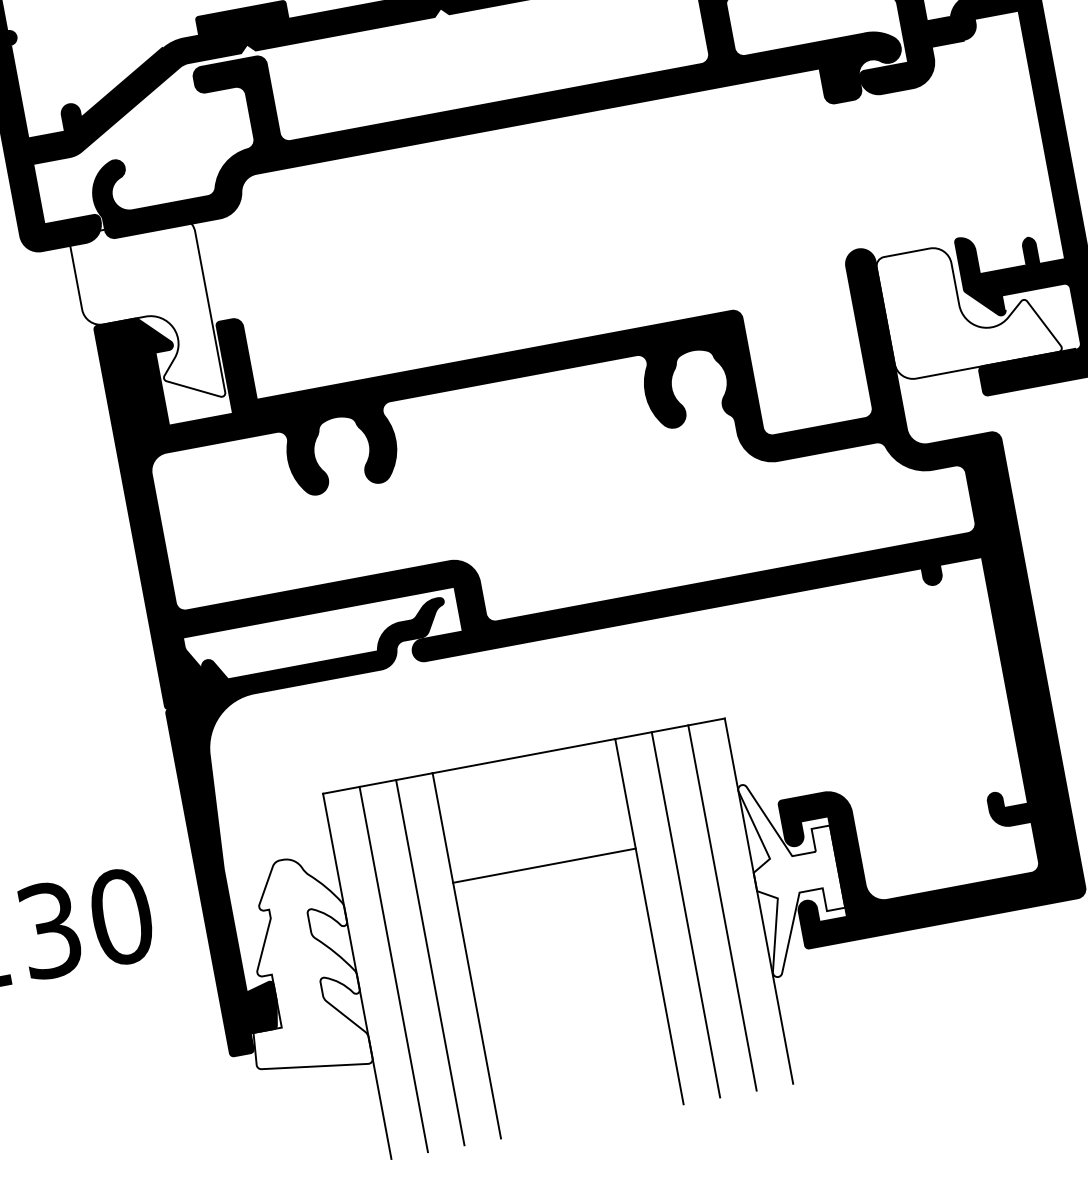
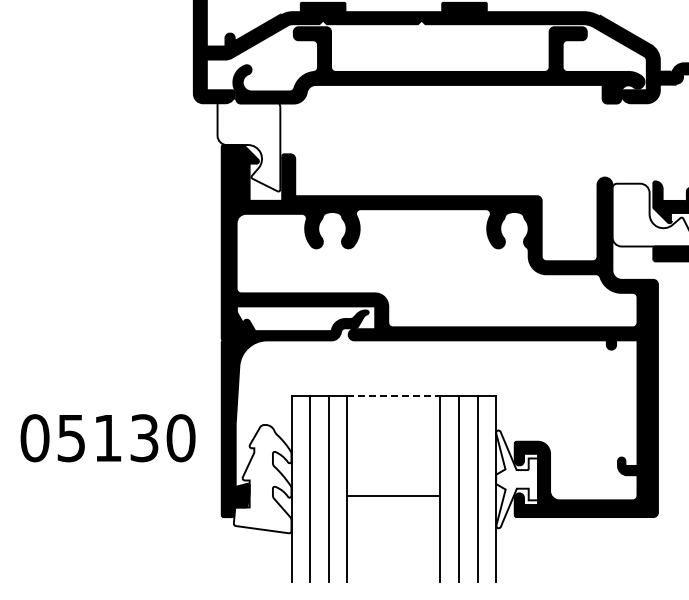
line: (523, 756) -> (393, 396), solid -> dashed
line: (543, 864) -> (393, 495), moved

